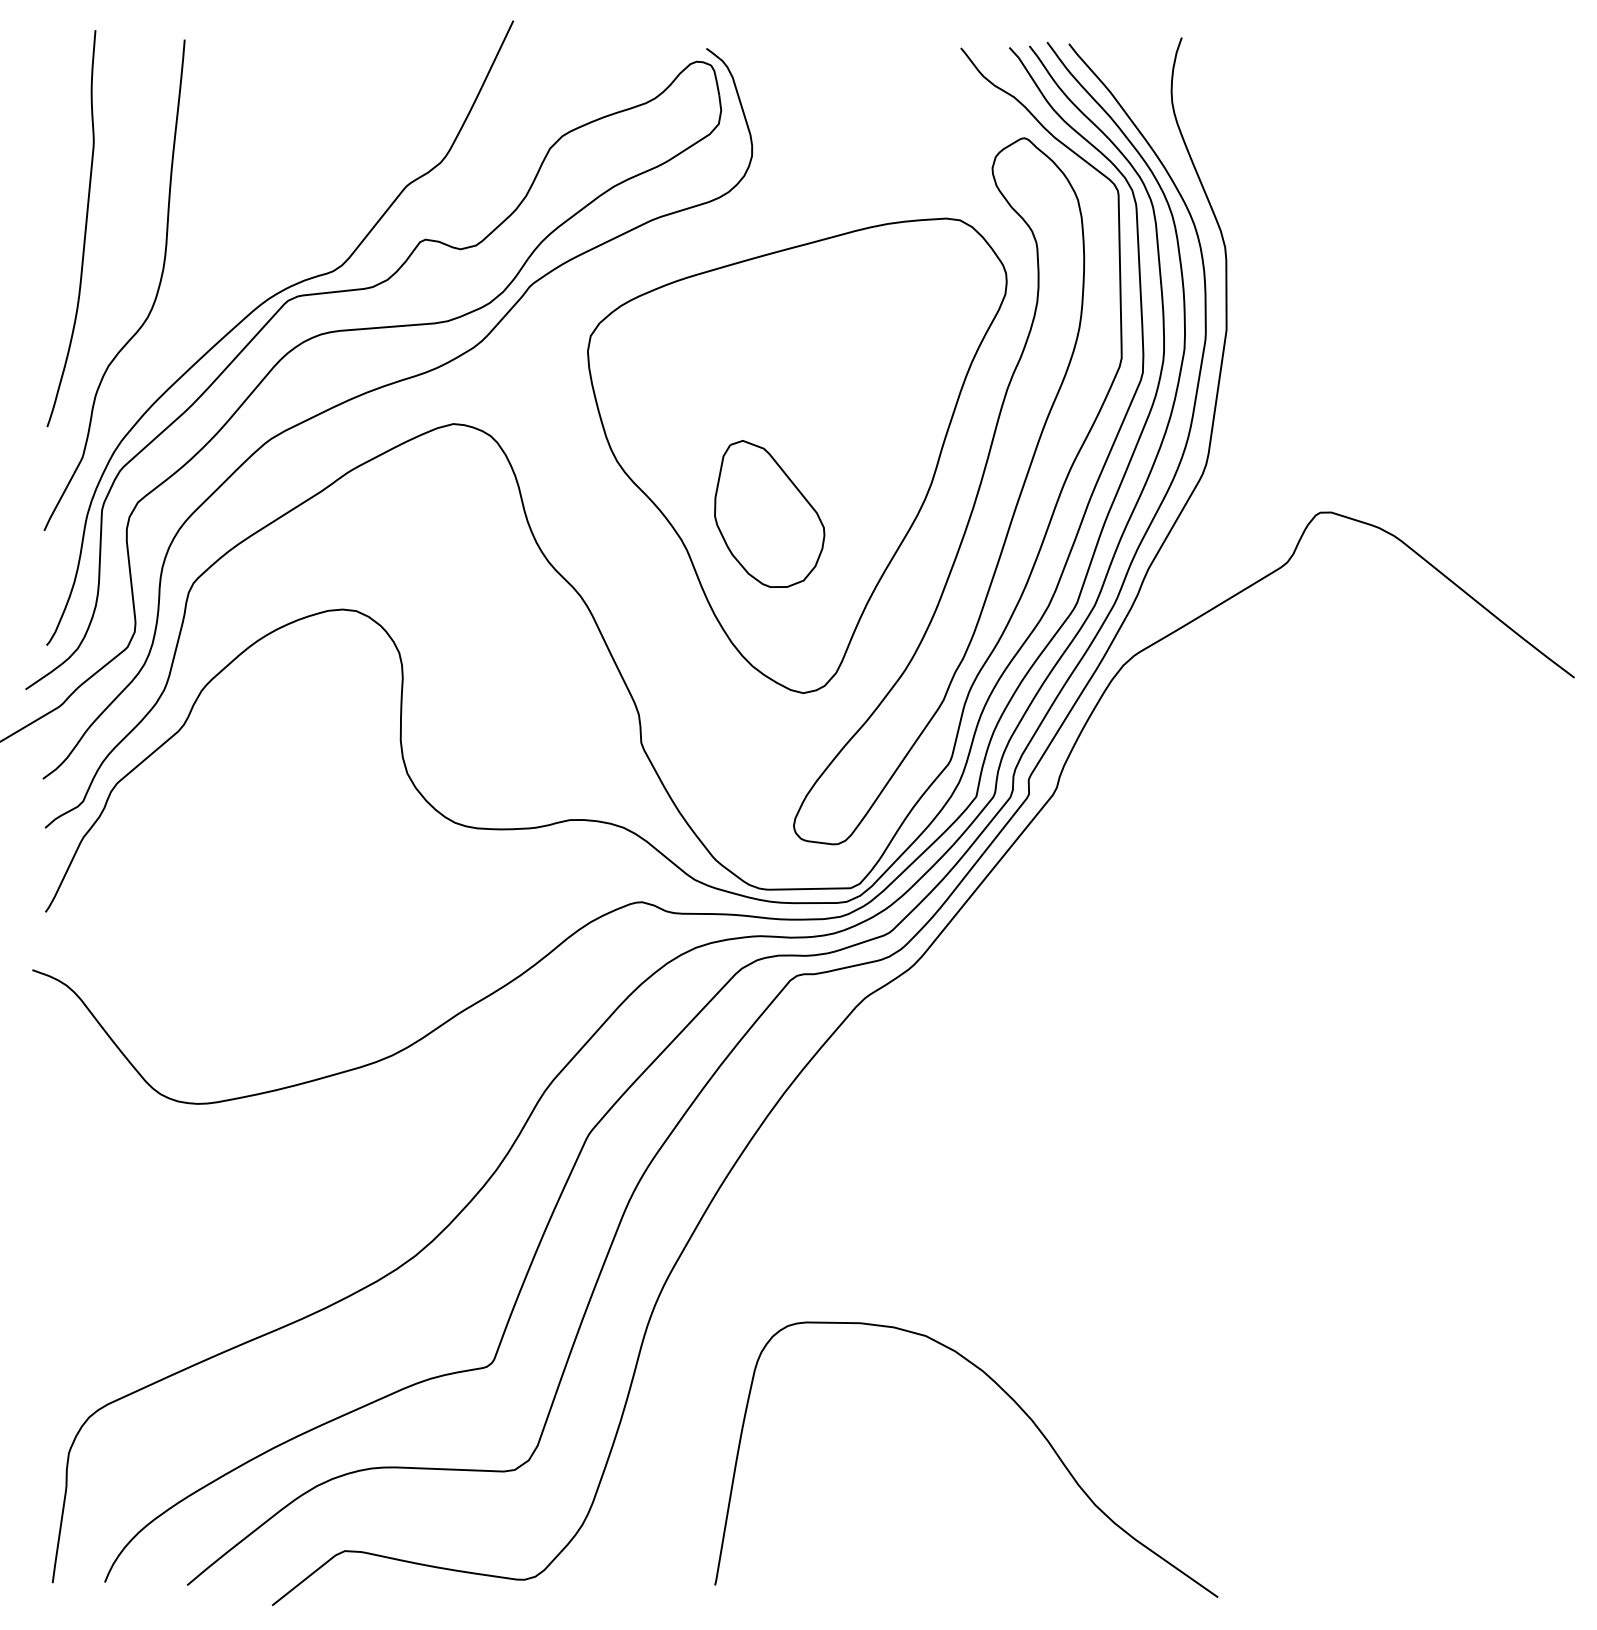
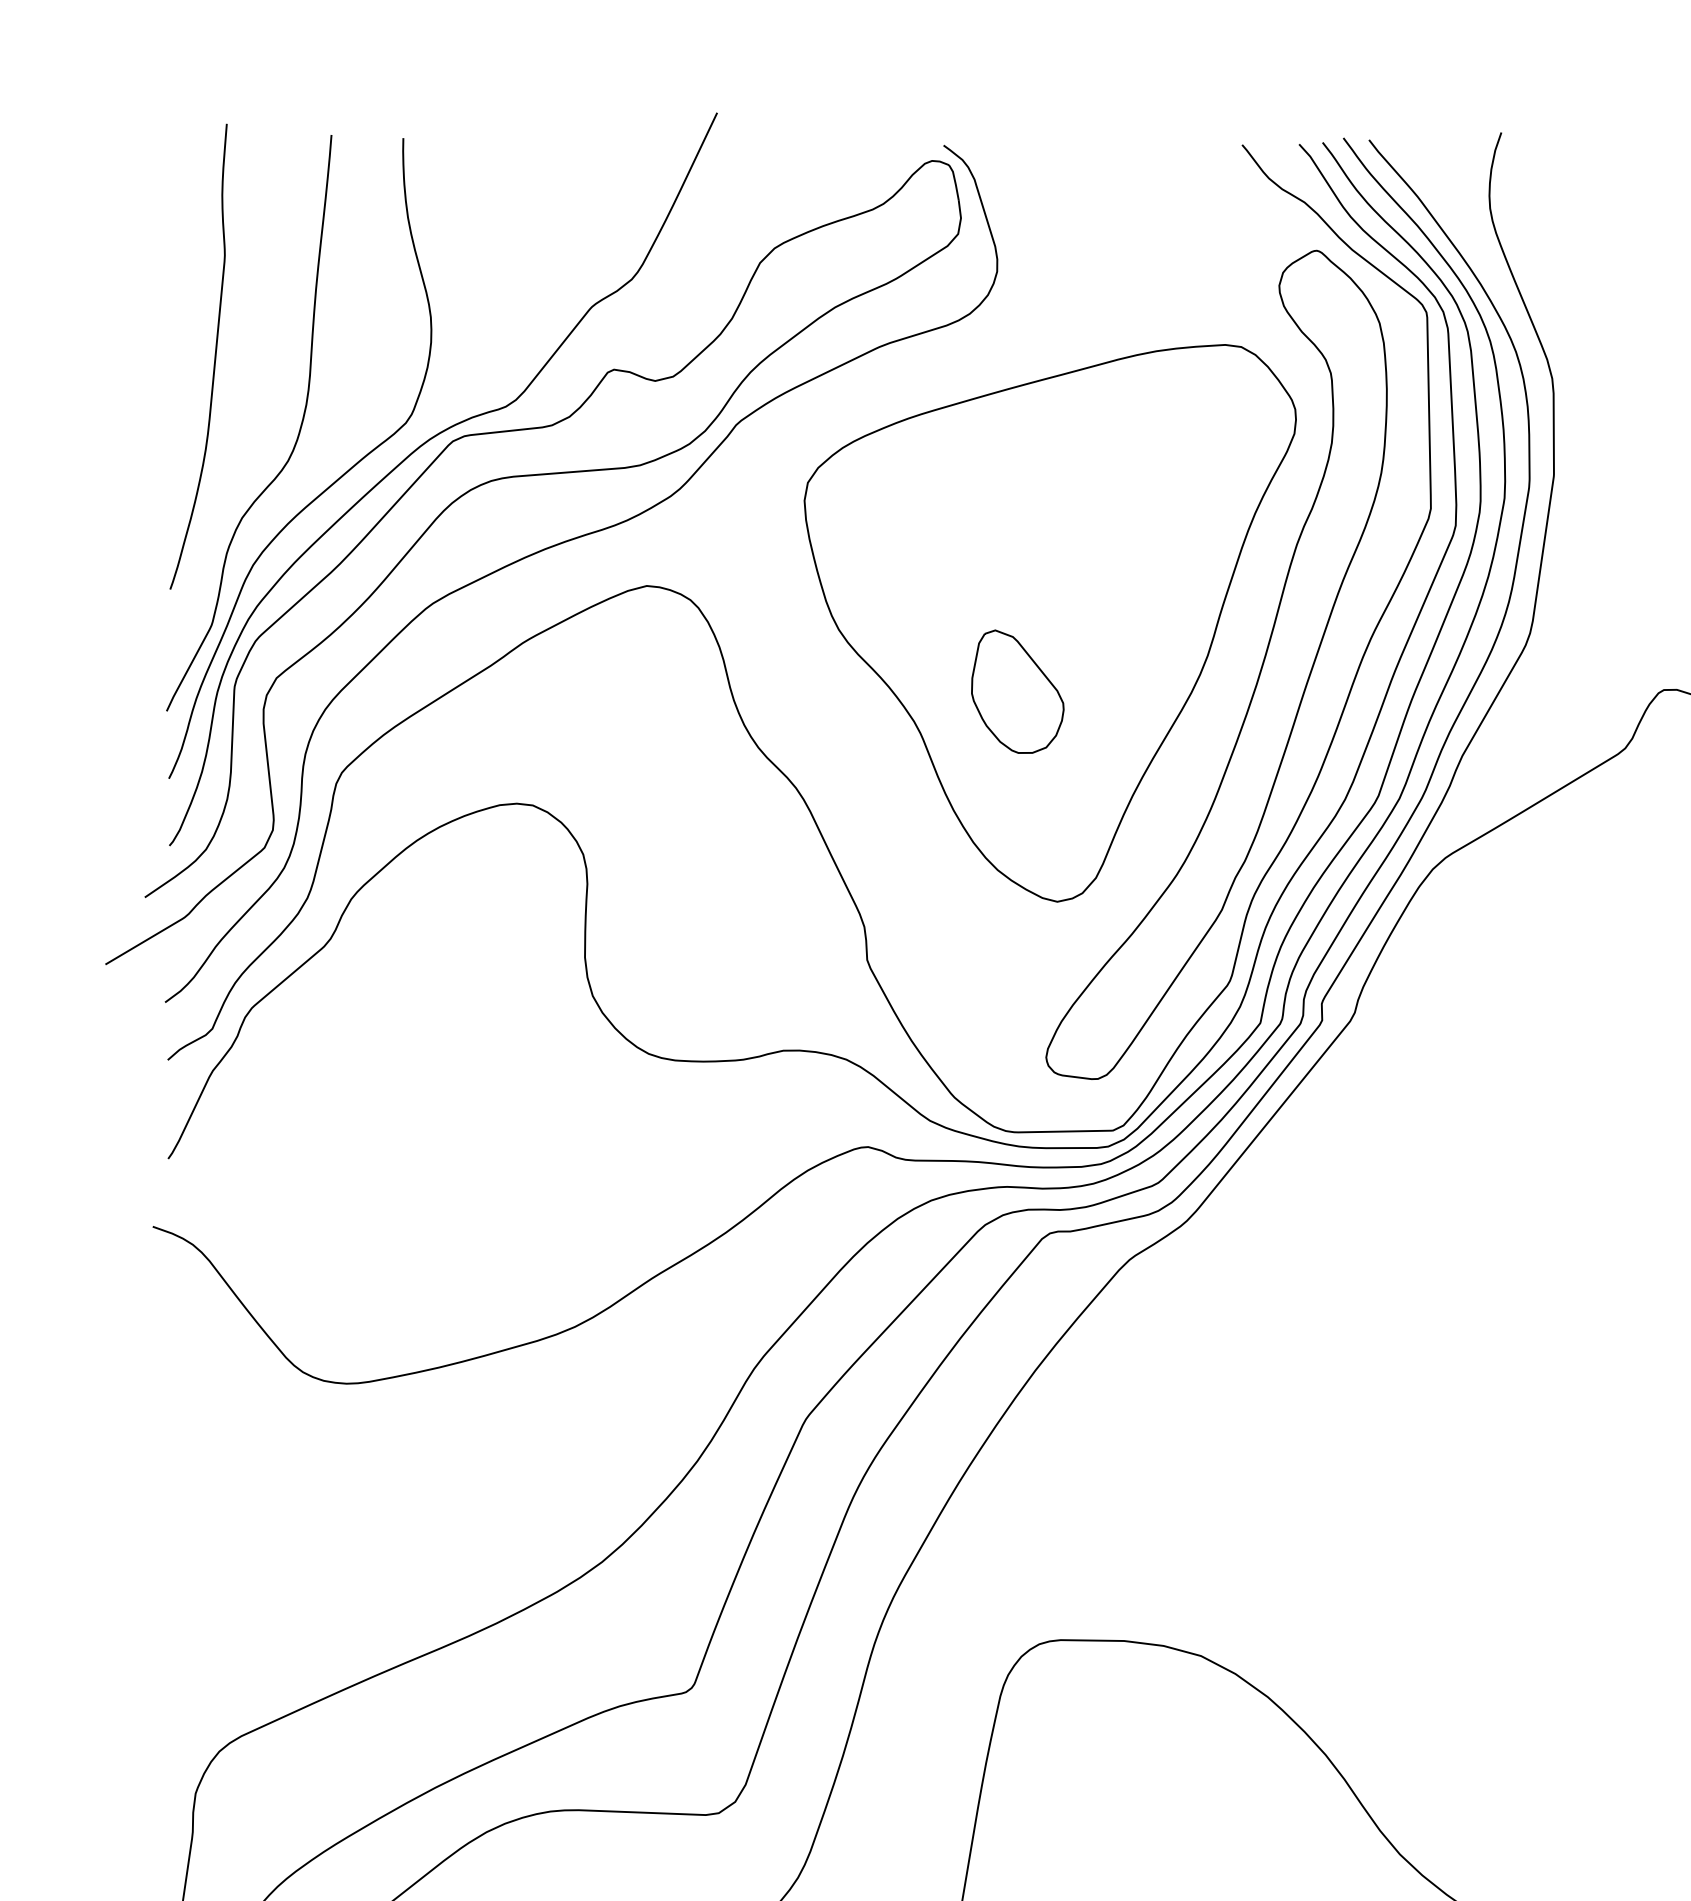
curve: (181, 339) -> (327, 486), added
part: (769, 514) -> (1017, 692), size x0.71

